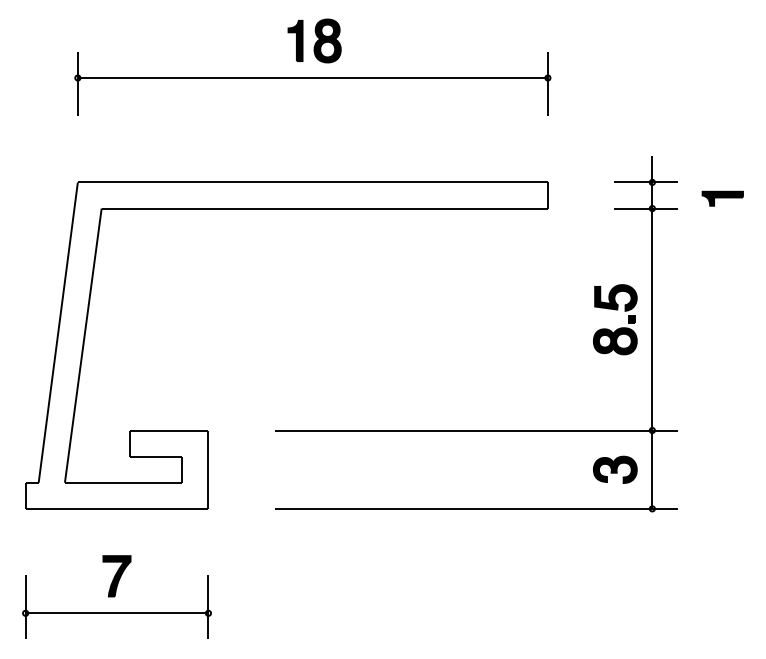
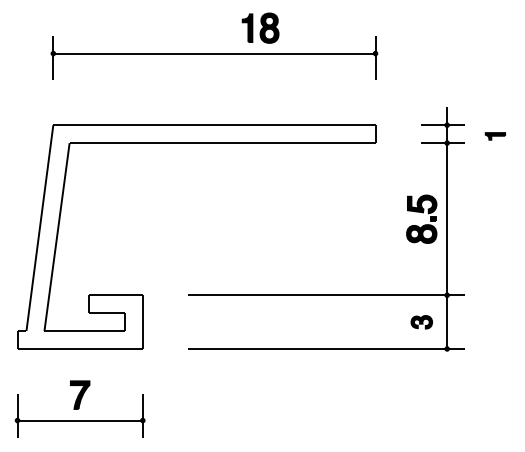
part: (314, 39) -> (260, 27), moved
part: (722, 198) -> (495, 136), size x0.7
part: (614, 470) -> (421, 322), size x0.7

